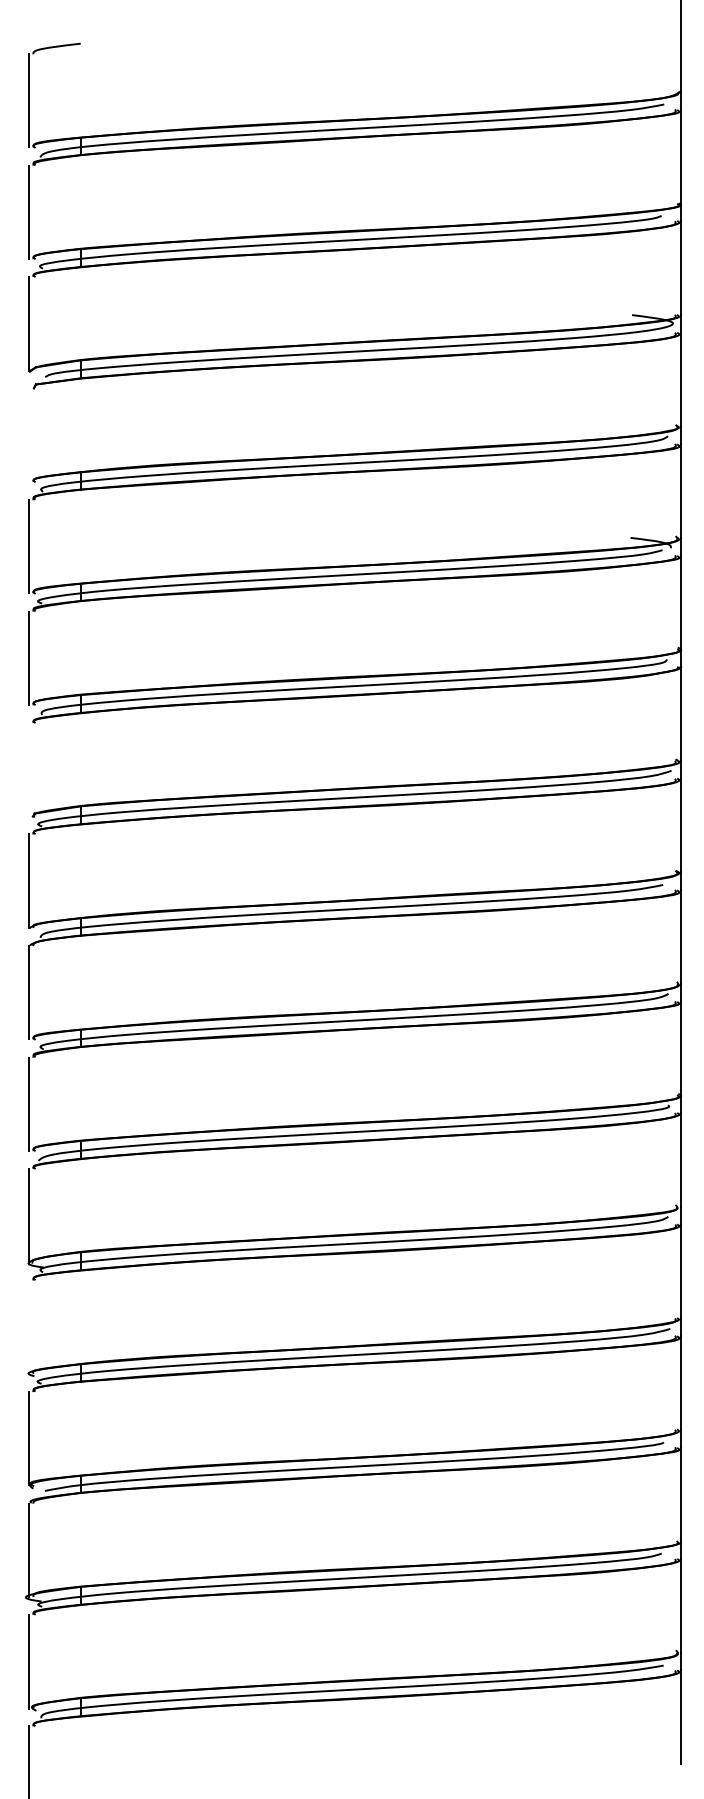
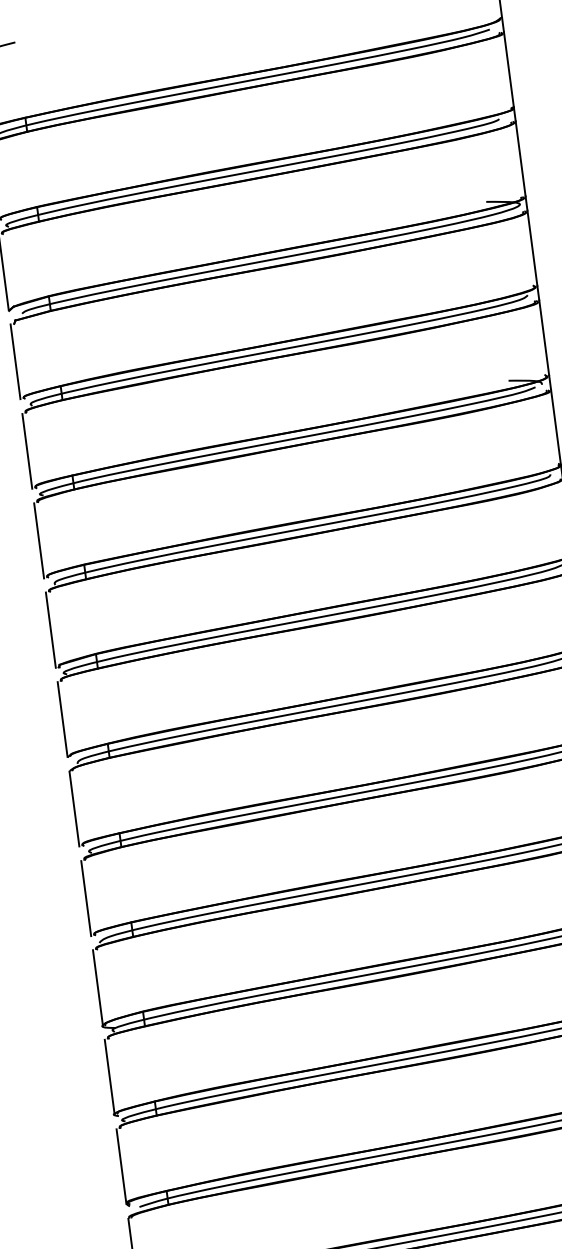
line: (29, 434) -> (15, 361), added
line: (29, 769) -> (50, 629), added
line: (29, 1326) -> (109, 1076), added

